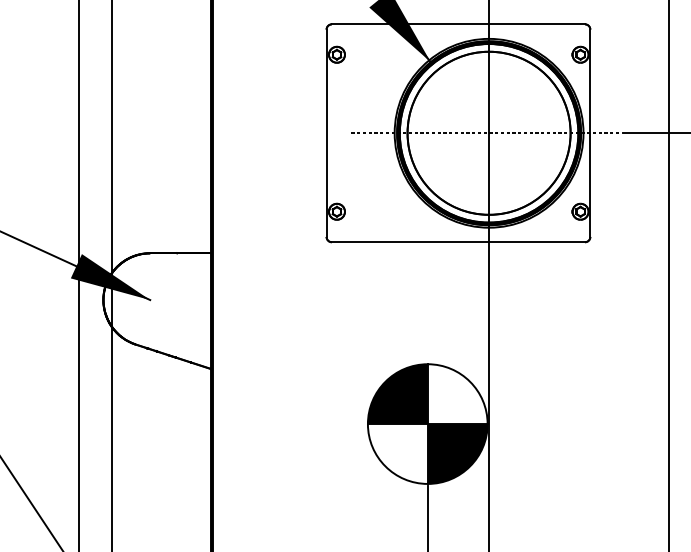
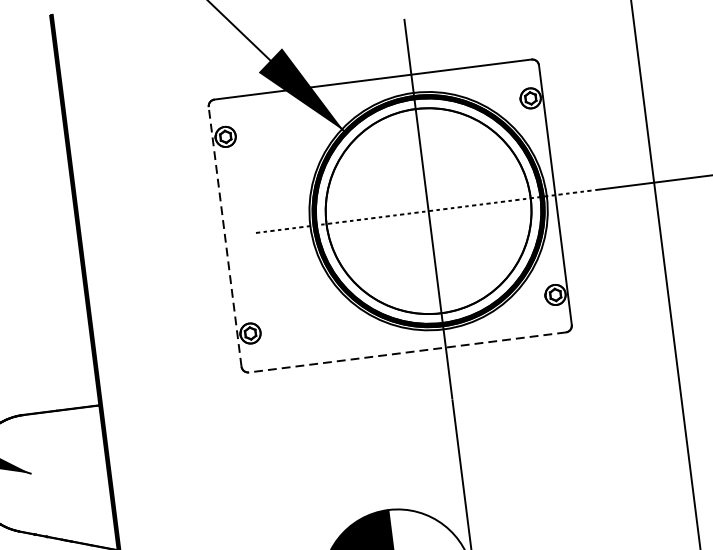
line: (326, 133) -> (225, 237), solid -> dashed
line: (458, 242) -> (407, 352), solid -> dashed

